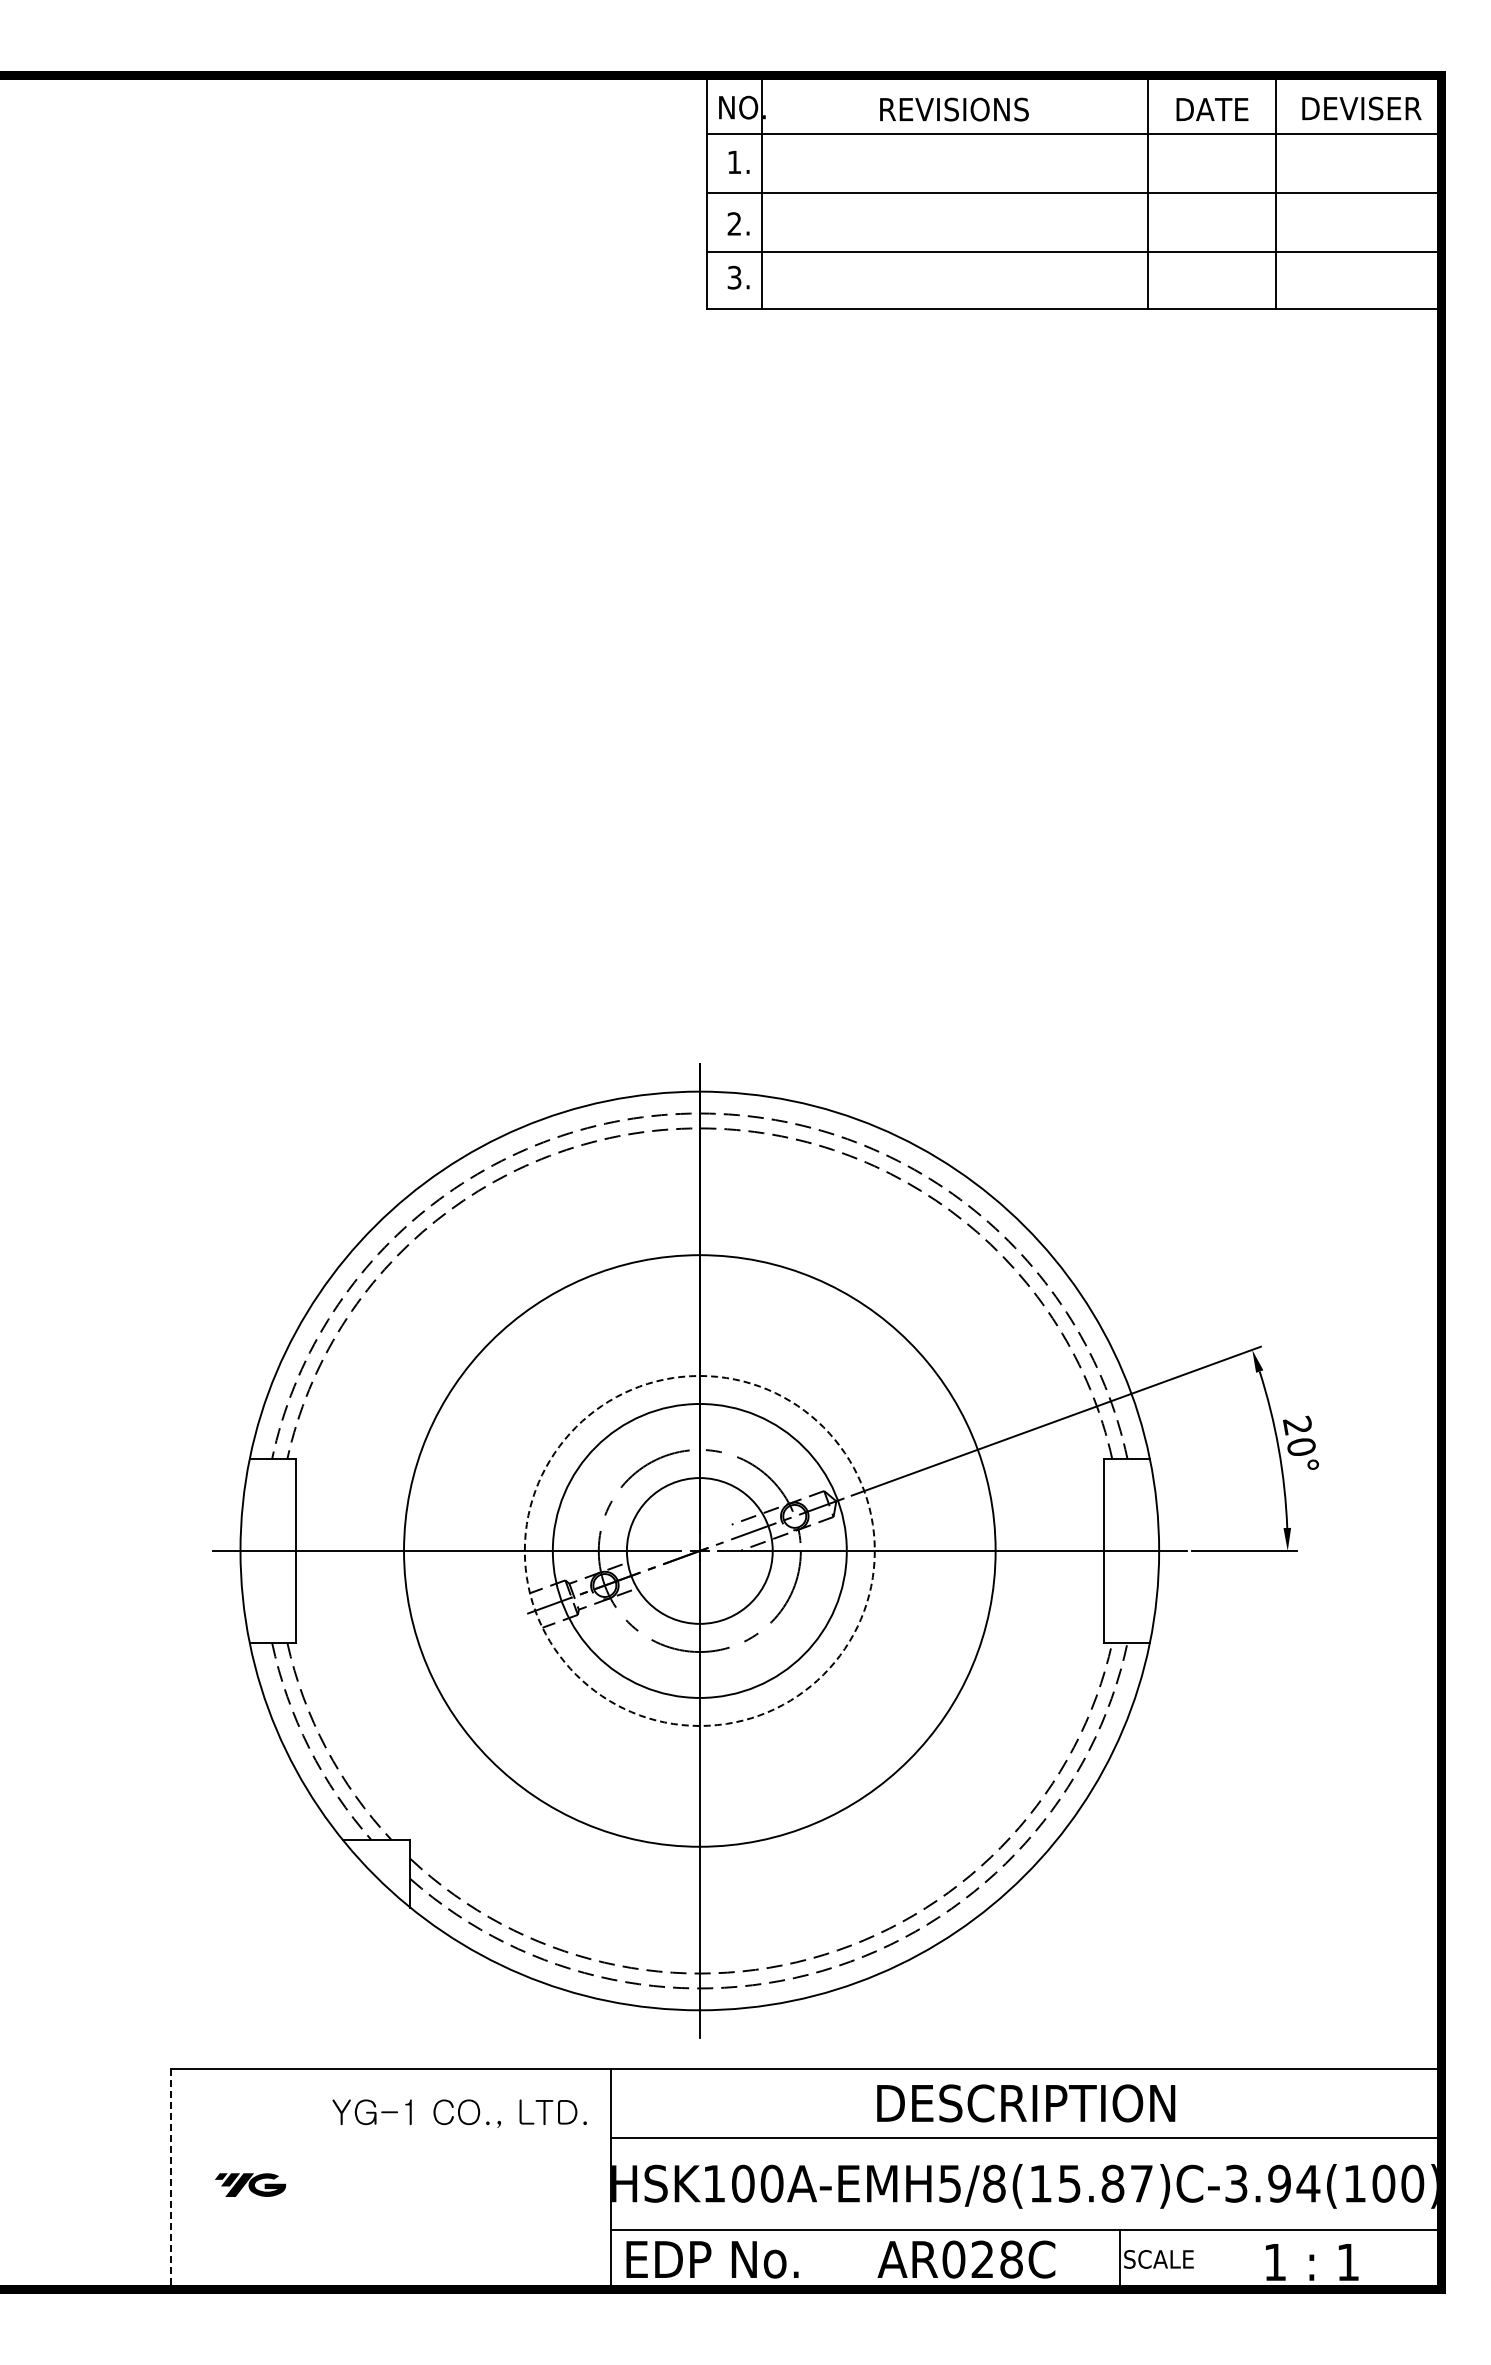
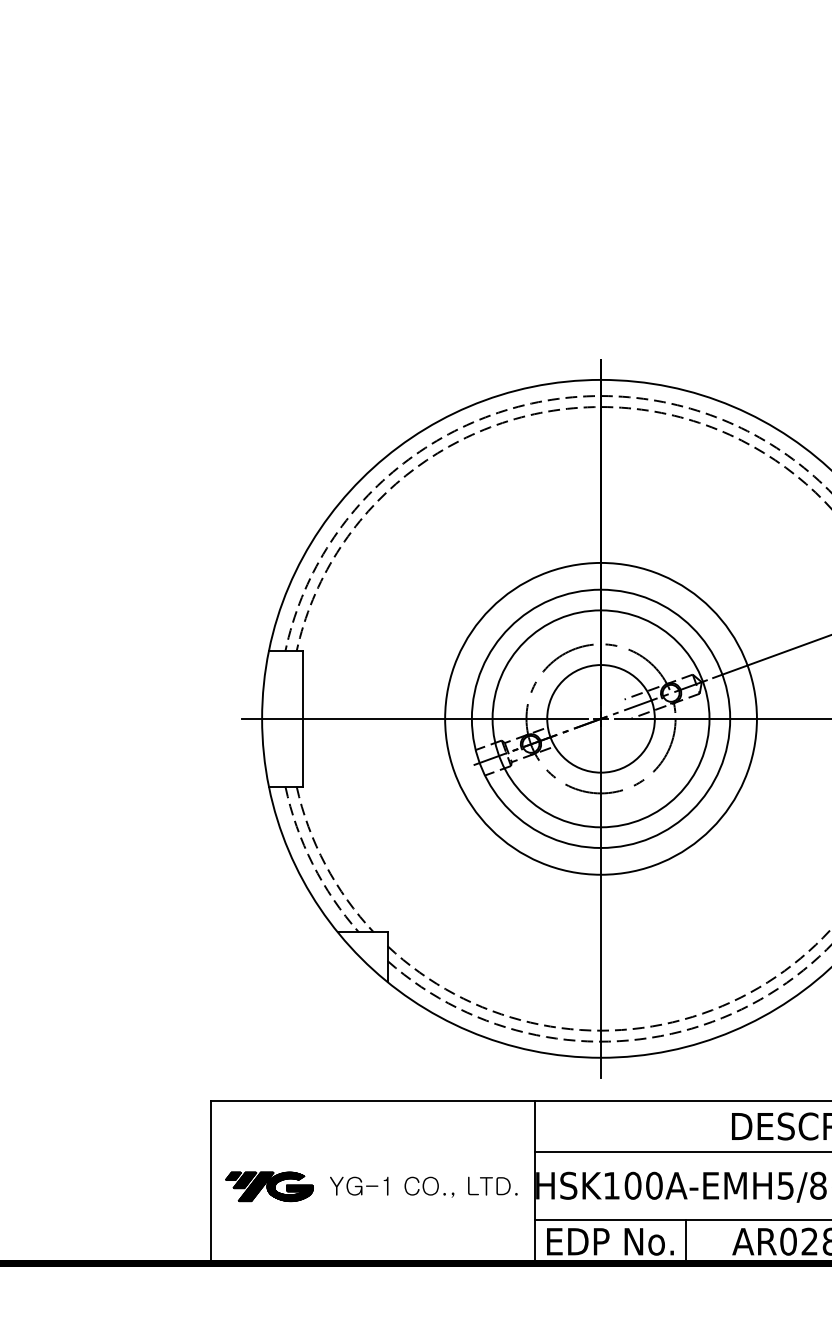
circle: (699, 1550) -> (600, 718), dashed -> solid
circle: (699, 1550) -> (600, 718), size x0.71
text: (459, 2113) -> (423, 1187), moved
line: (170, 2179) -> (210, 1182), dashed -> solid
part: (250, 2184) -> (269, 1186), size x1.67
line: (814, 2259) -> (685, 1241), added

